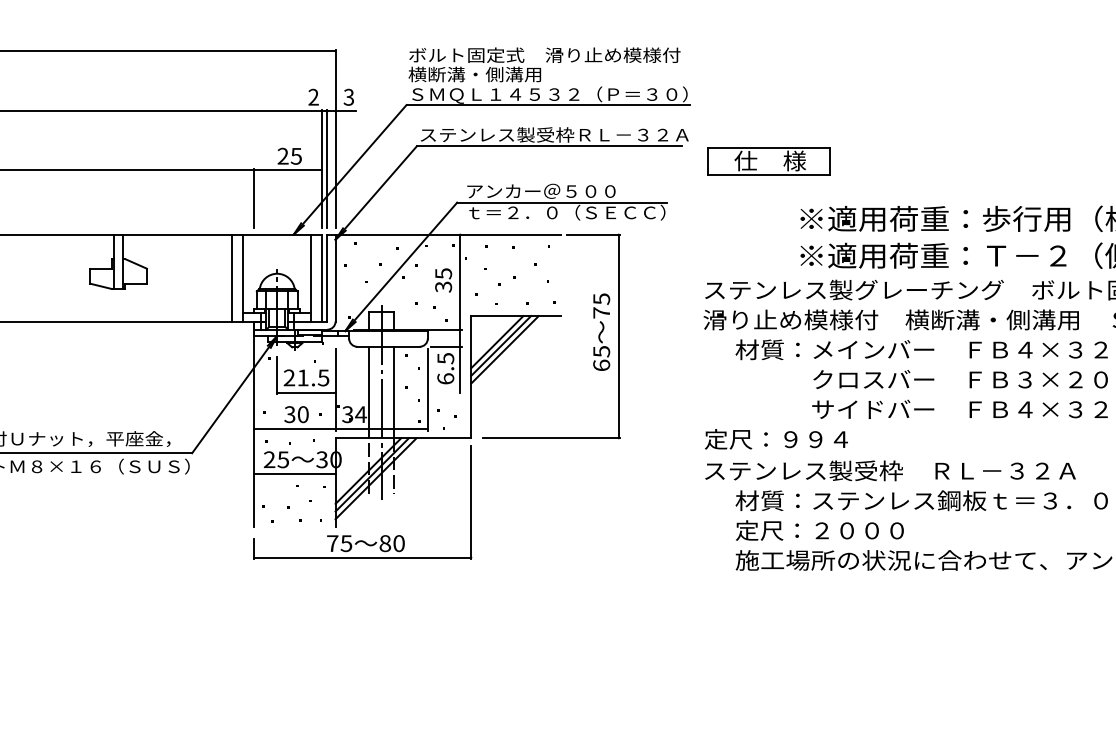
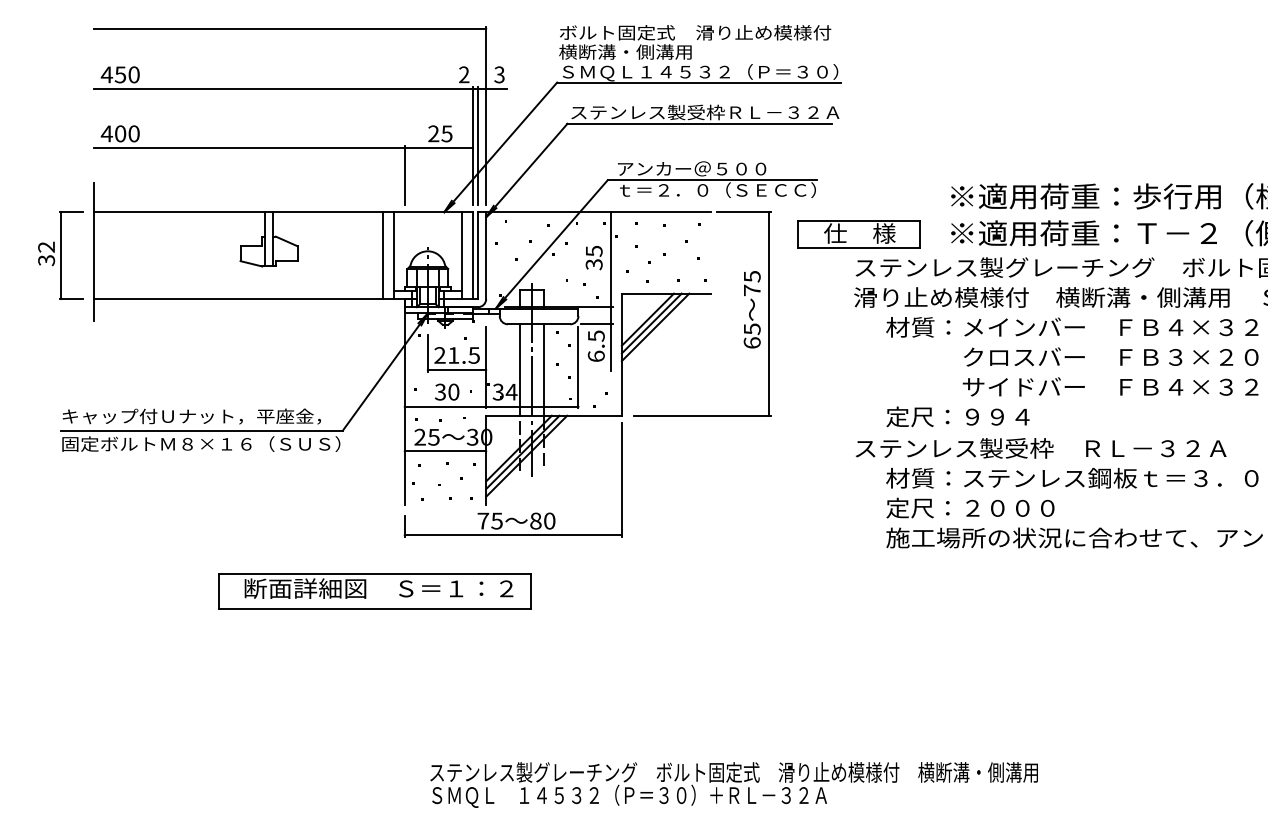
part: (768, 161) -> (858, 234), moved
text: (775, 438) -> (957, 416), moved
part: (223, 613) -> (374, 591), added

